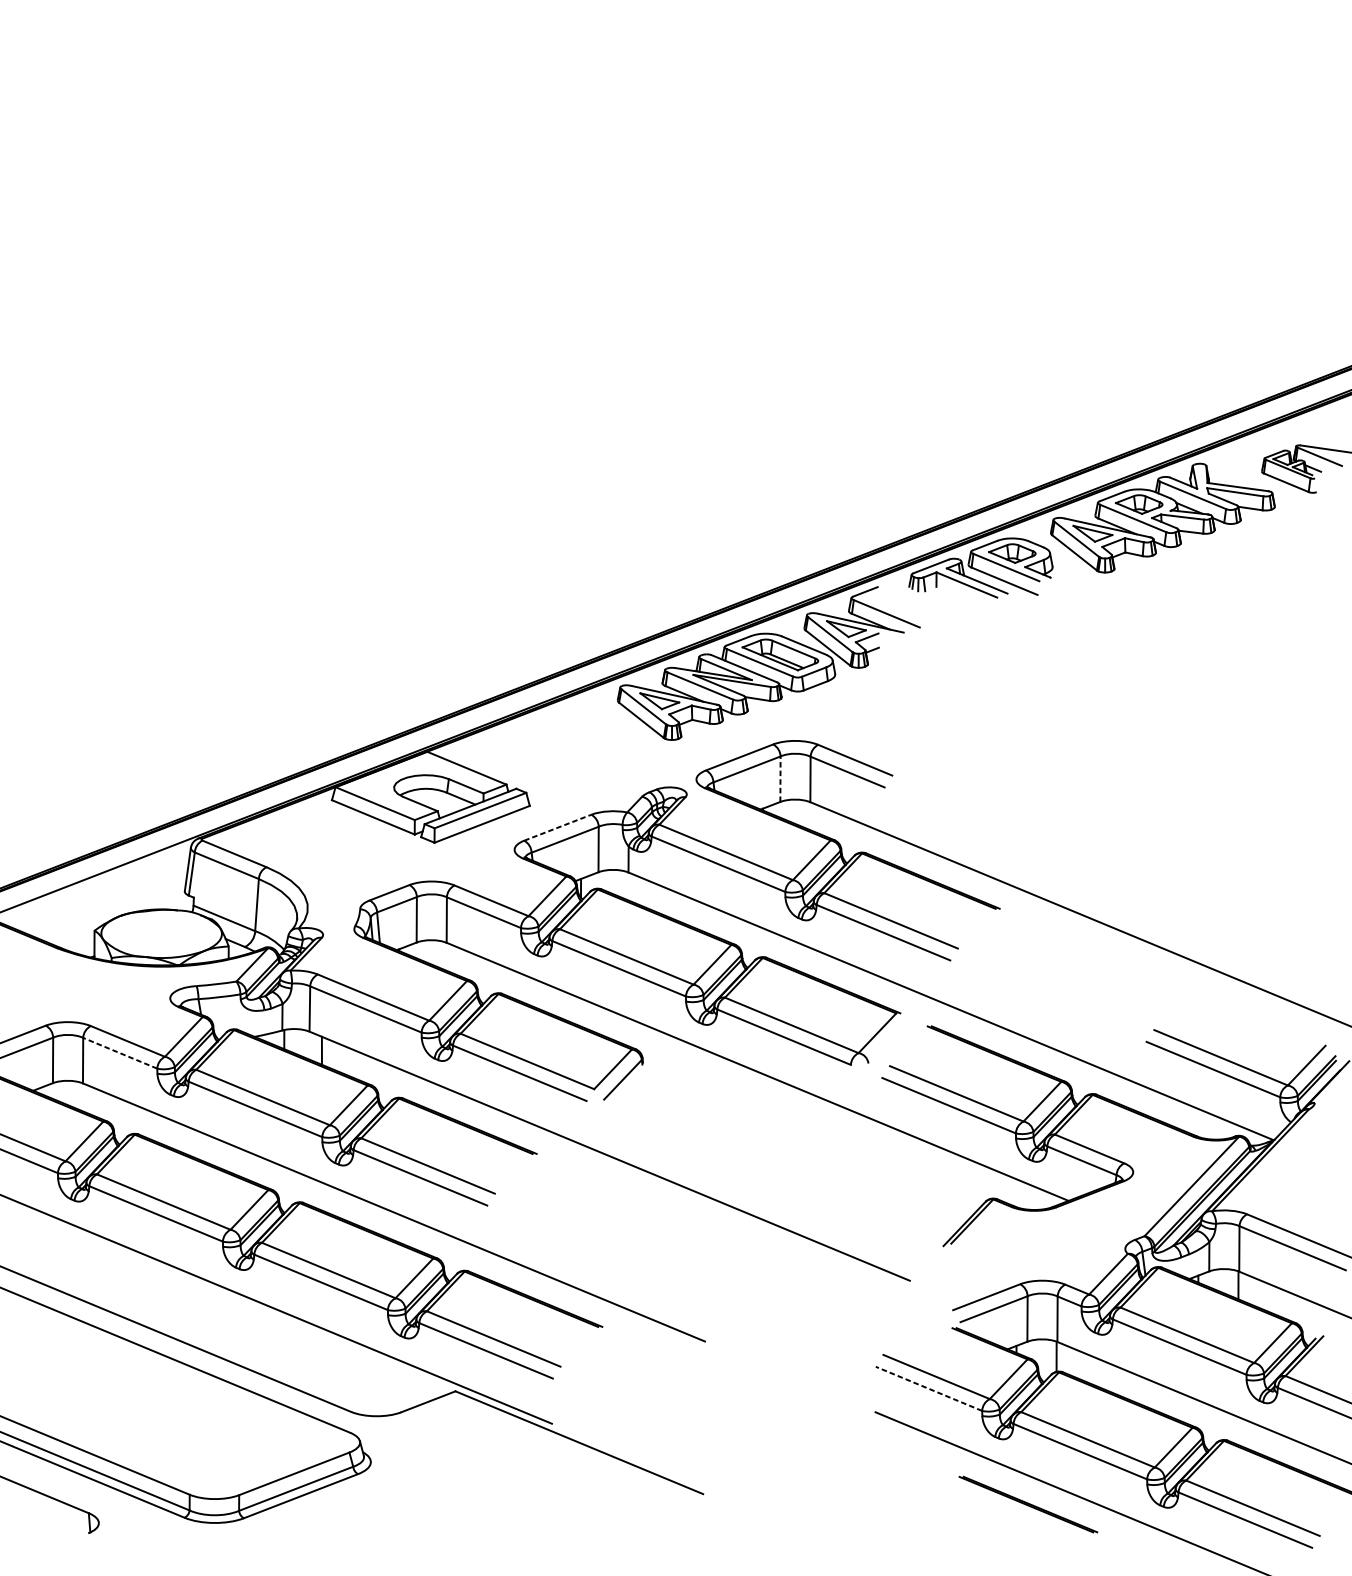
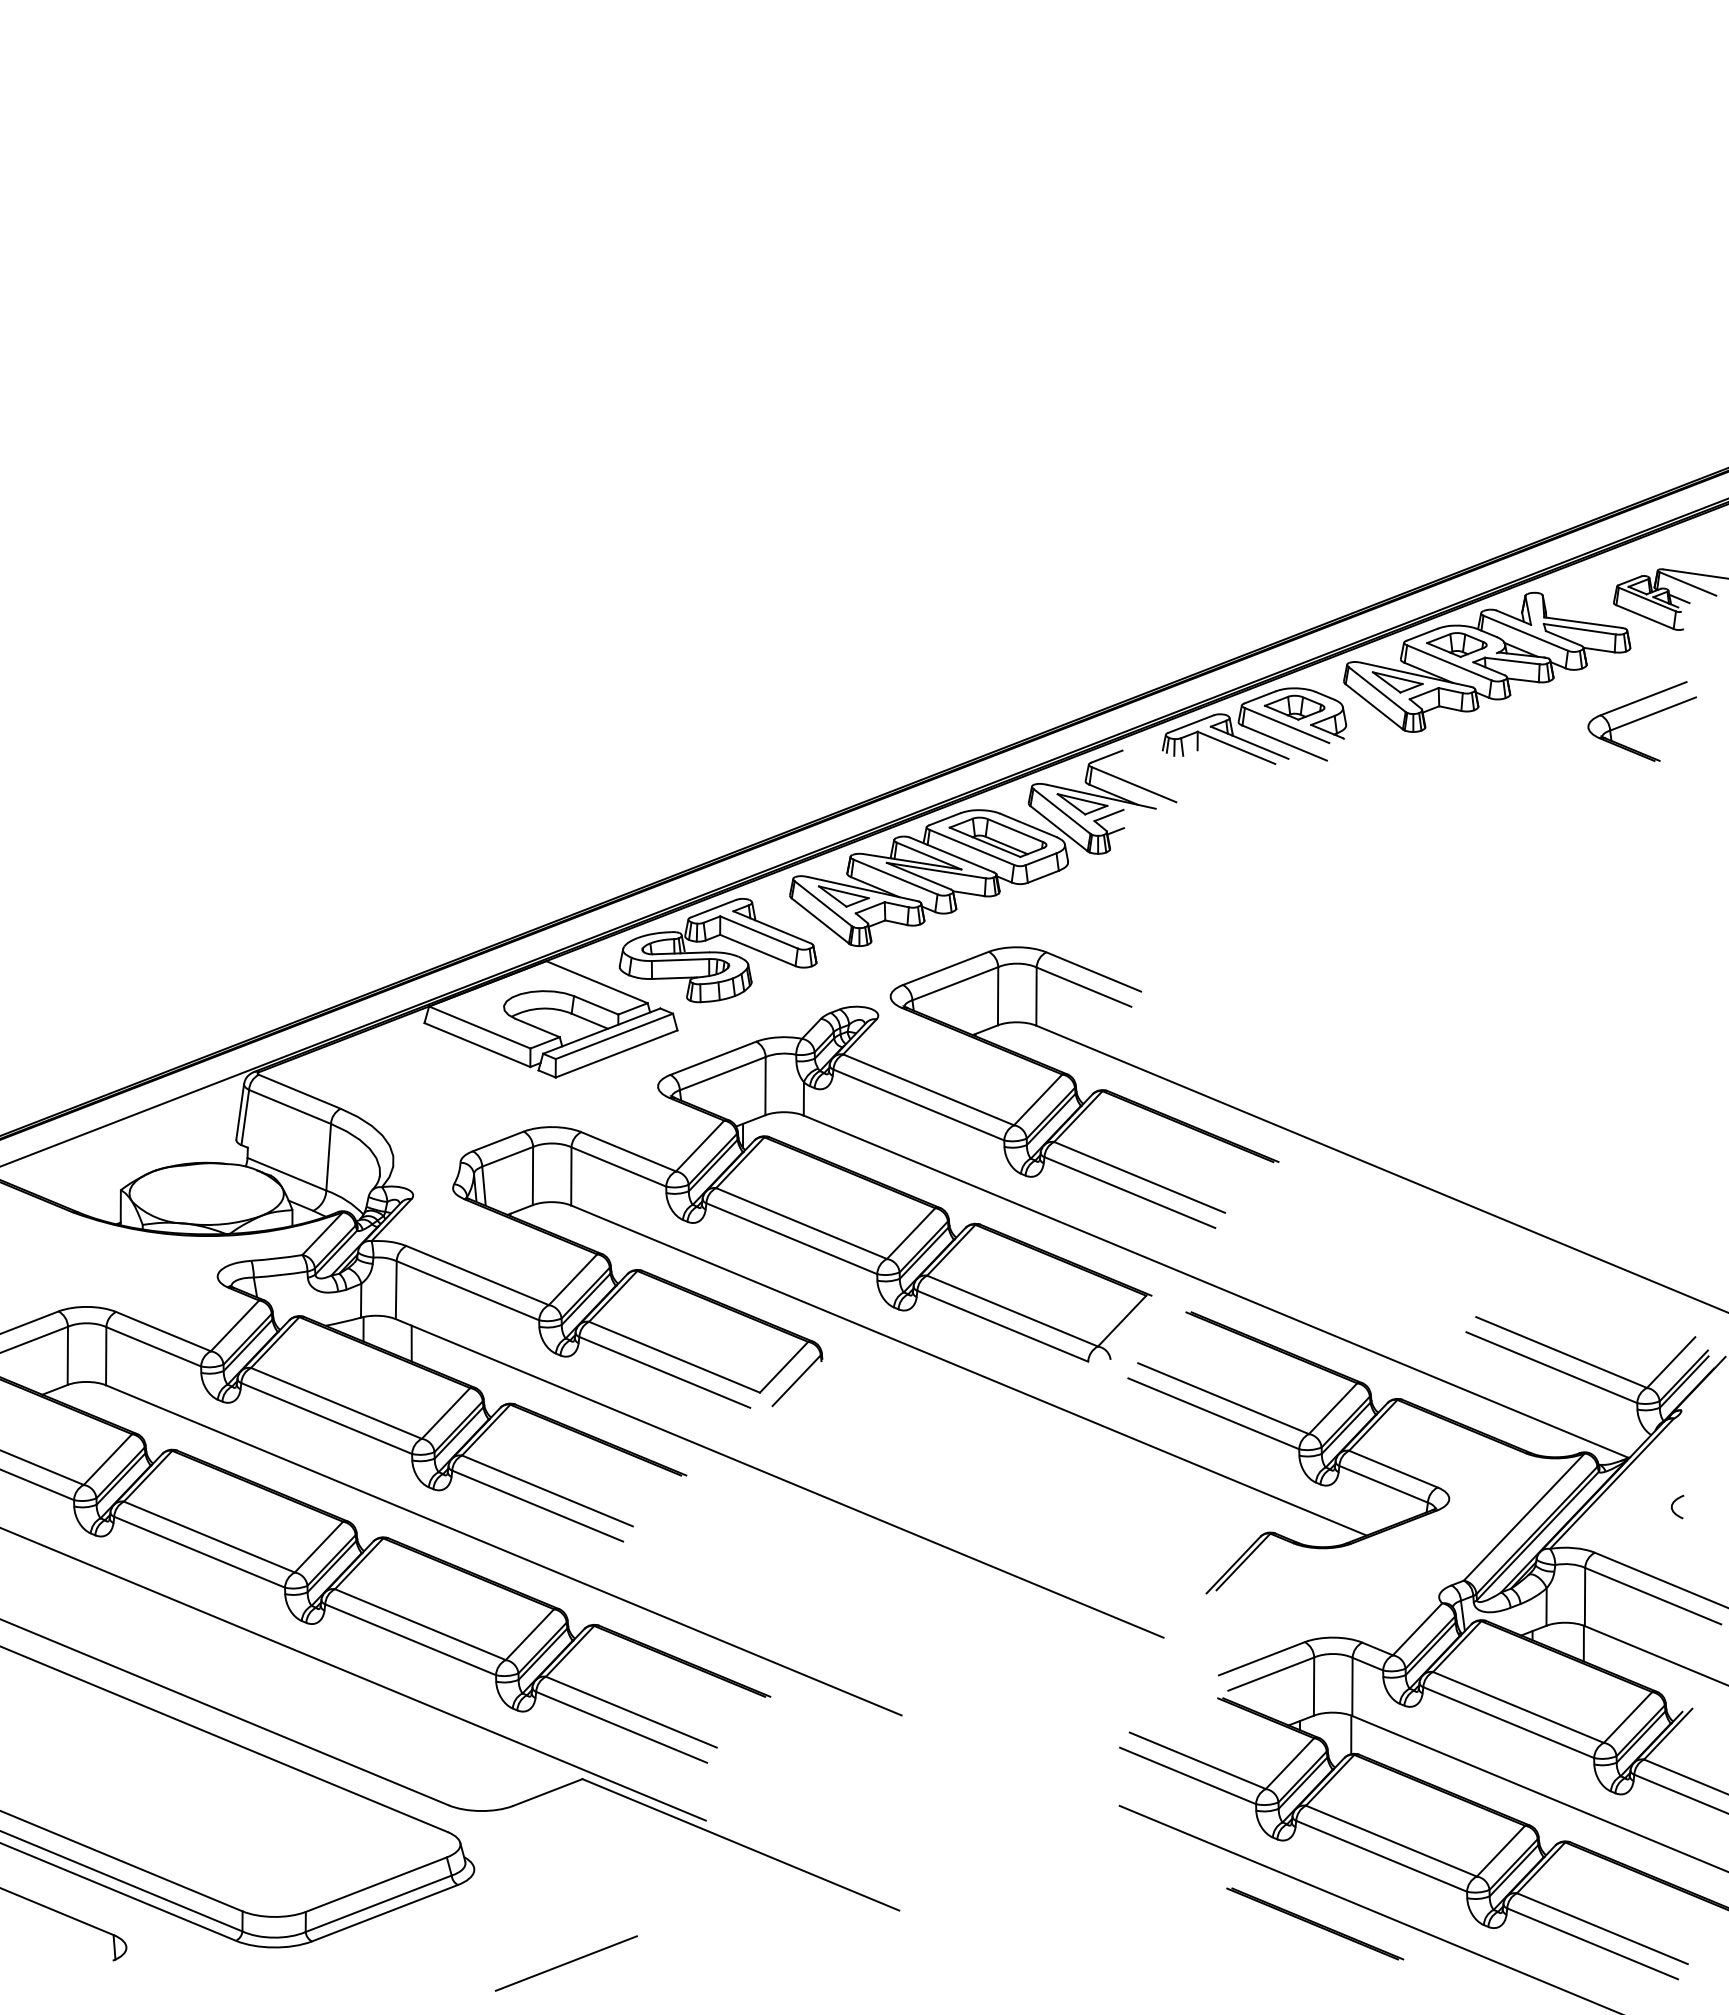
part: (1283, 564) -> (1641, 721), added
part: (561, 743) -> (717, 950), added
line: (780, 778) -> (998, 995), dashed -> solid
line: (557, 827) -> (713, 1058), dashed -> solid
line: (120, 1053) -> (153, 1346), dashed -> solid
curve: (1308, 1176) -> (1673, 1504), added
line: (929, 1388) -> (1188, 1775), dashed -> solid
line: (442, 1535) -> (565, 1963), added

